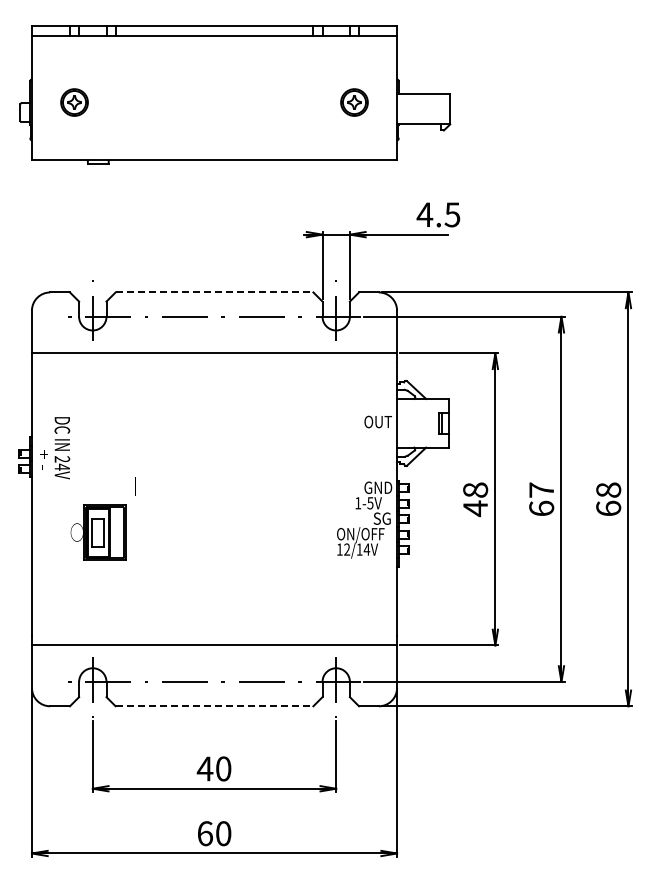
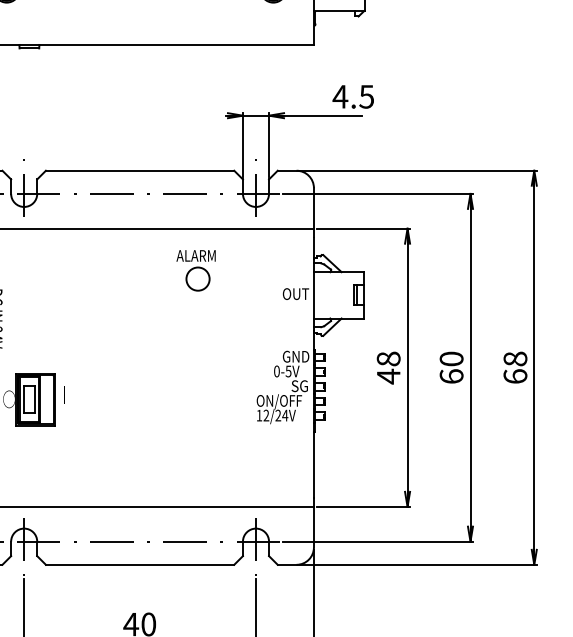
line: (214, 292) -> (140, 170), dashed -> solid
part: (272, 397) -> (195, 270), added
text: (135, 486) -> (64, 394), moved
text: (541, 489) -> (451, 358), 67 -> 60
text: (358, 503) -> (277, 371), 1-5V -> 0-5V
text: (359, 549) -> (278, 415), 12/14V -> 12/24V
line: (214, 706) -> (140, 565), dashed -> solid

